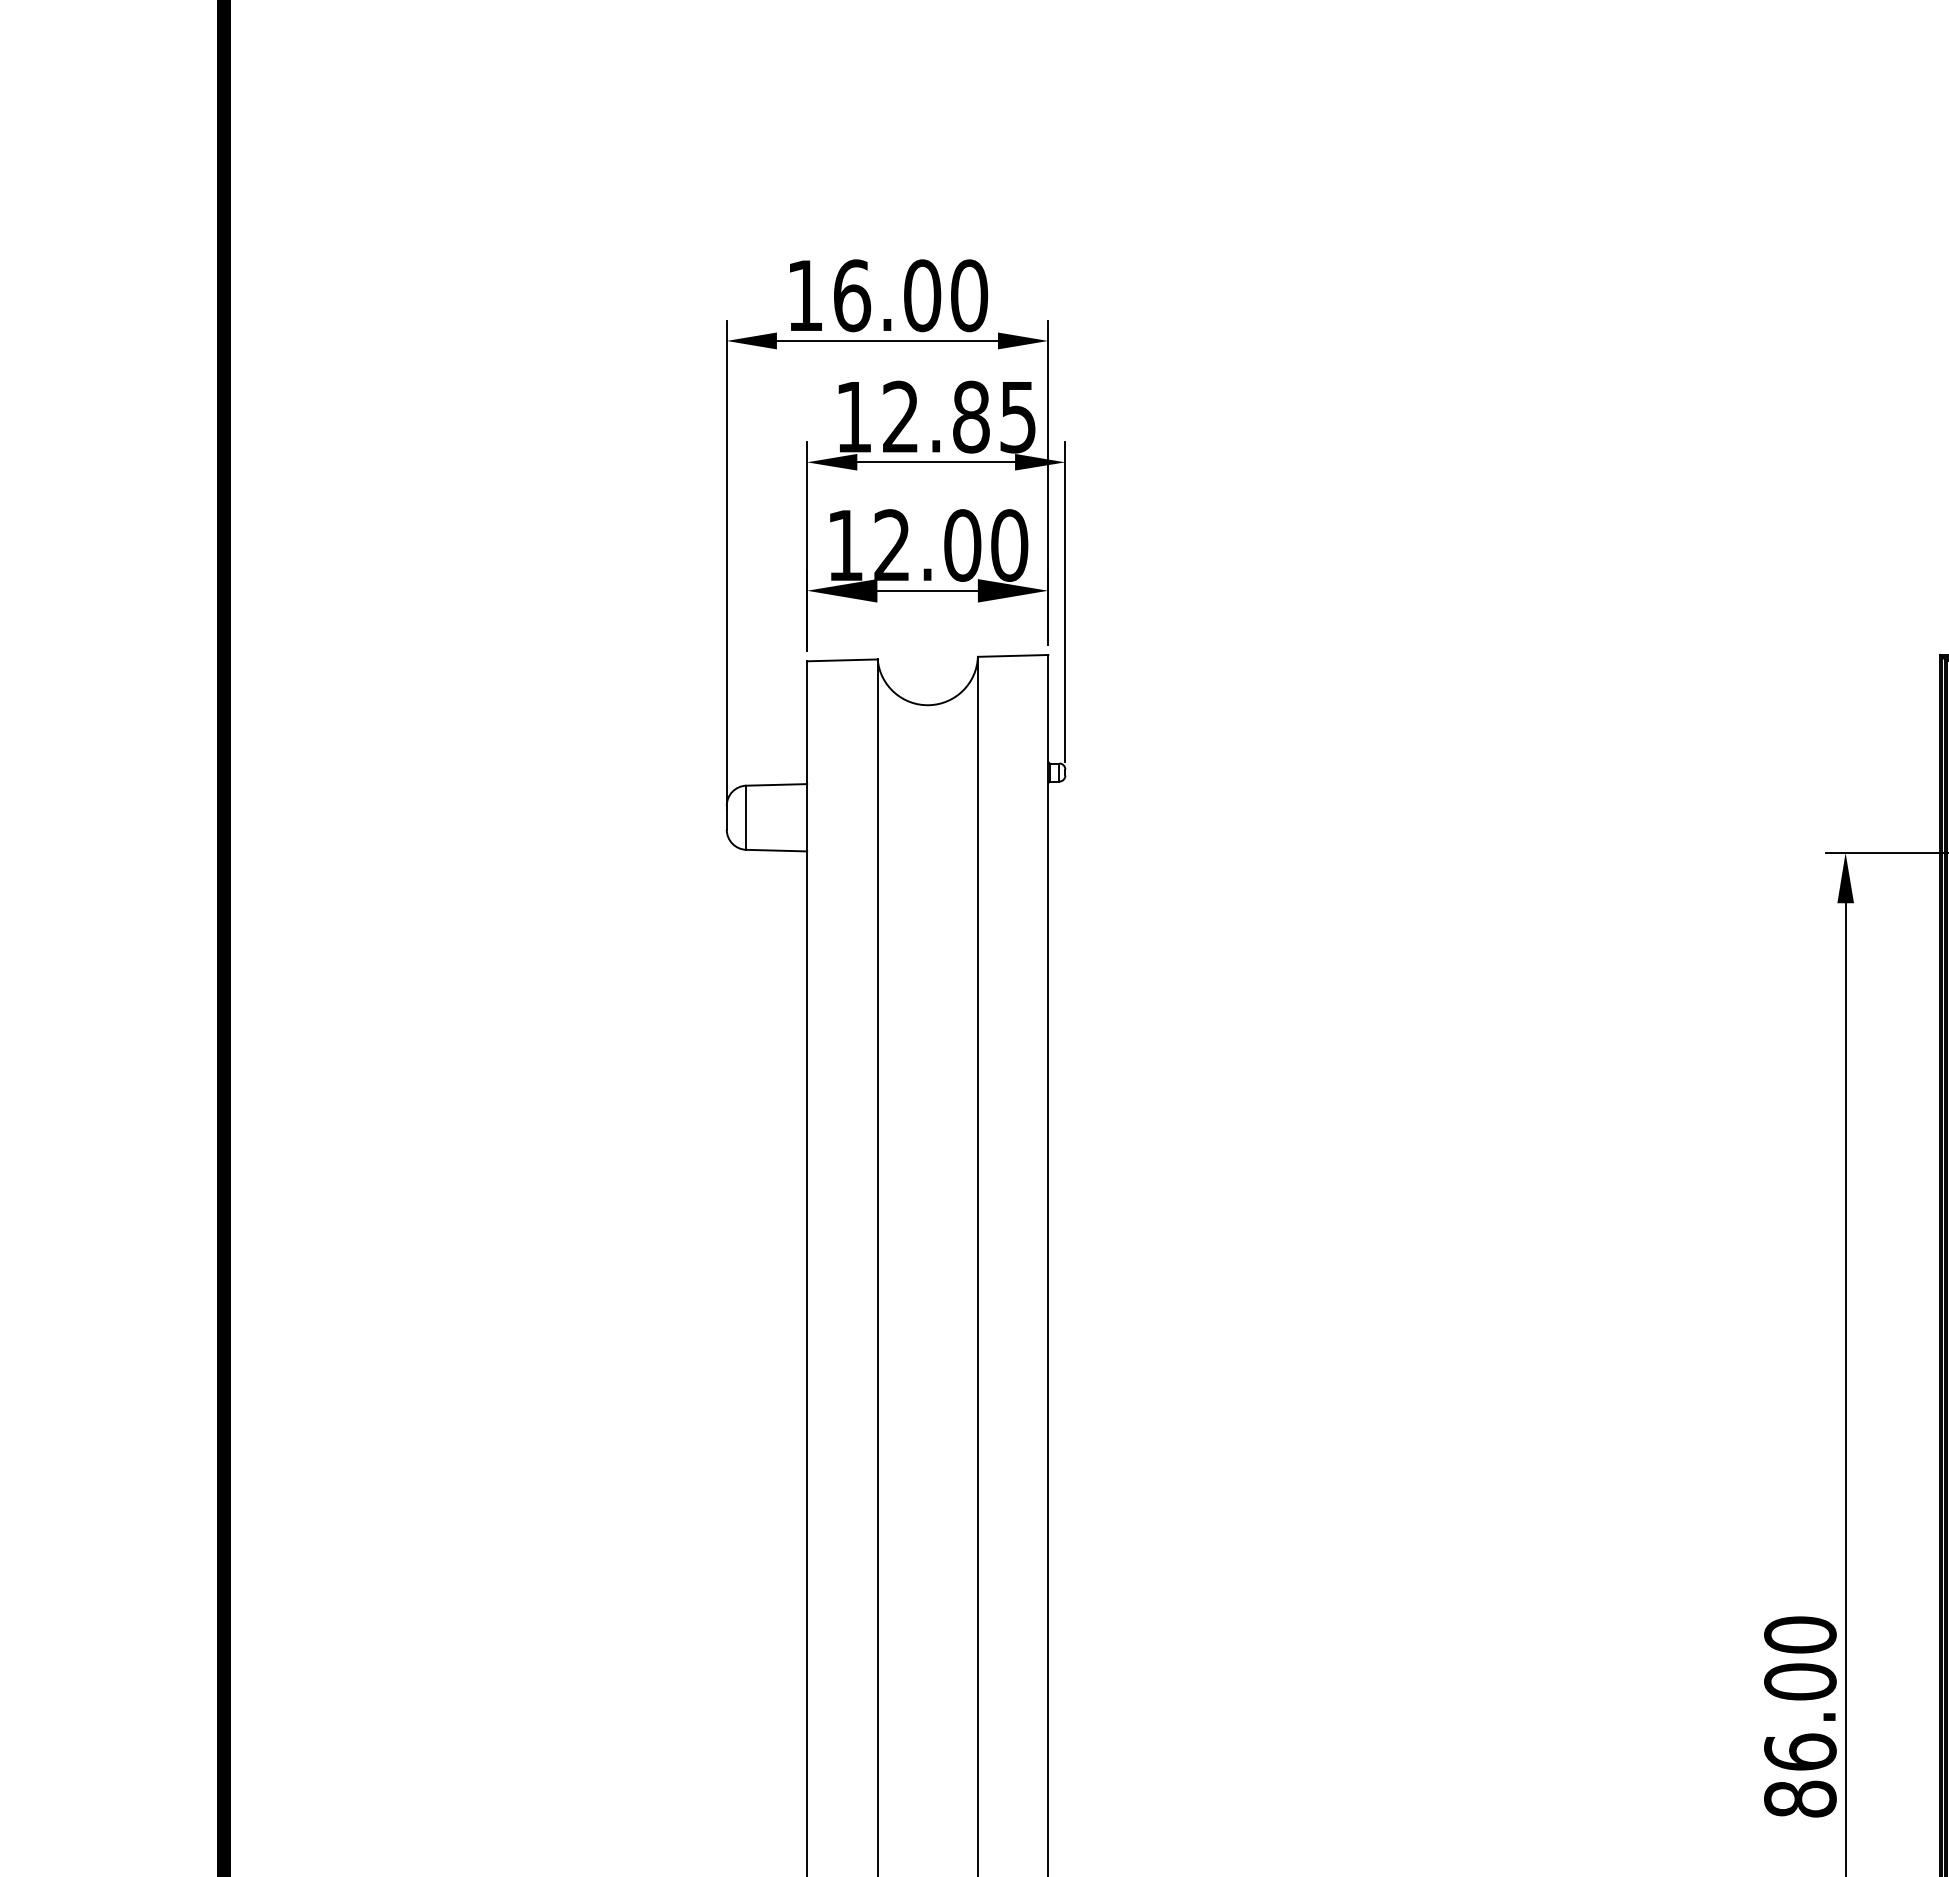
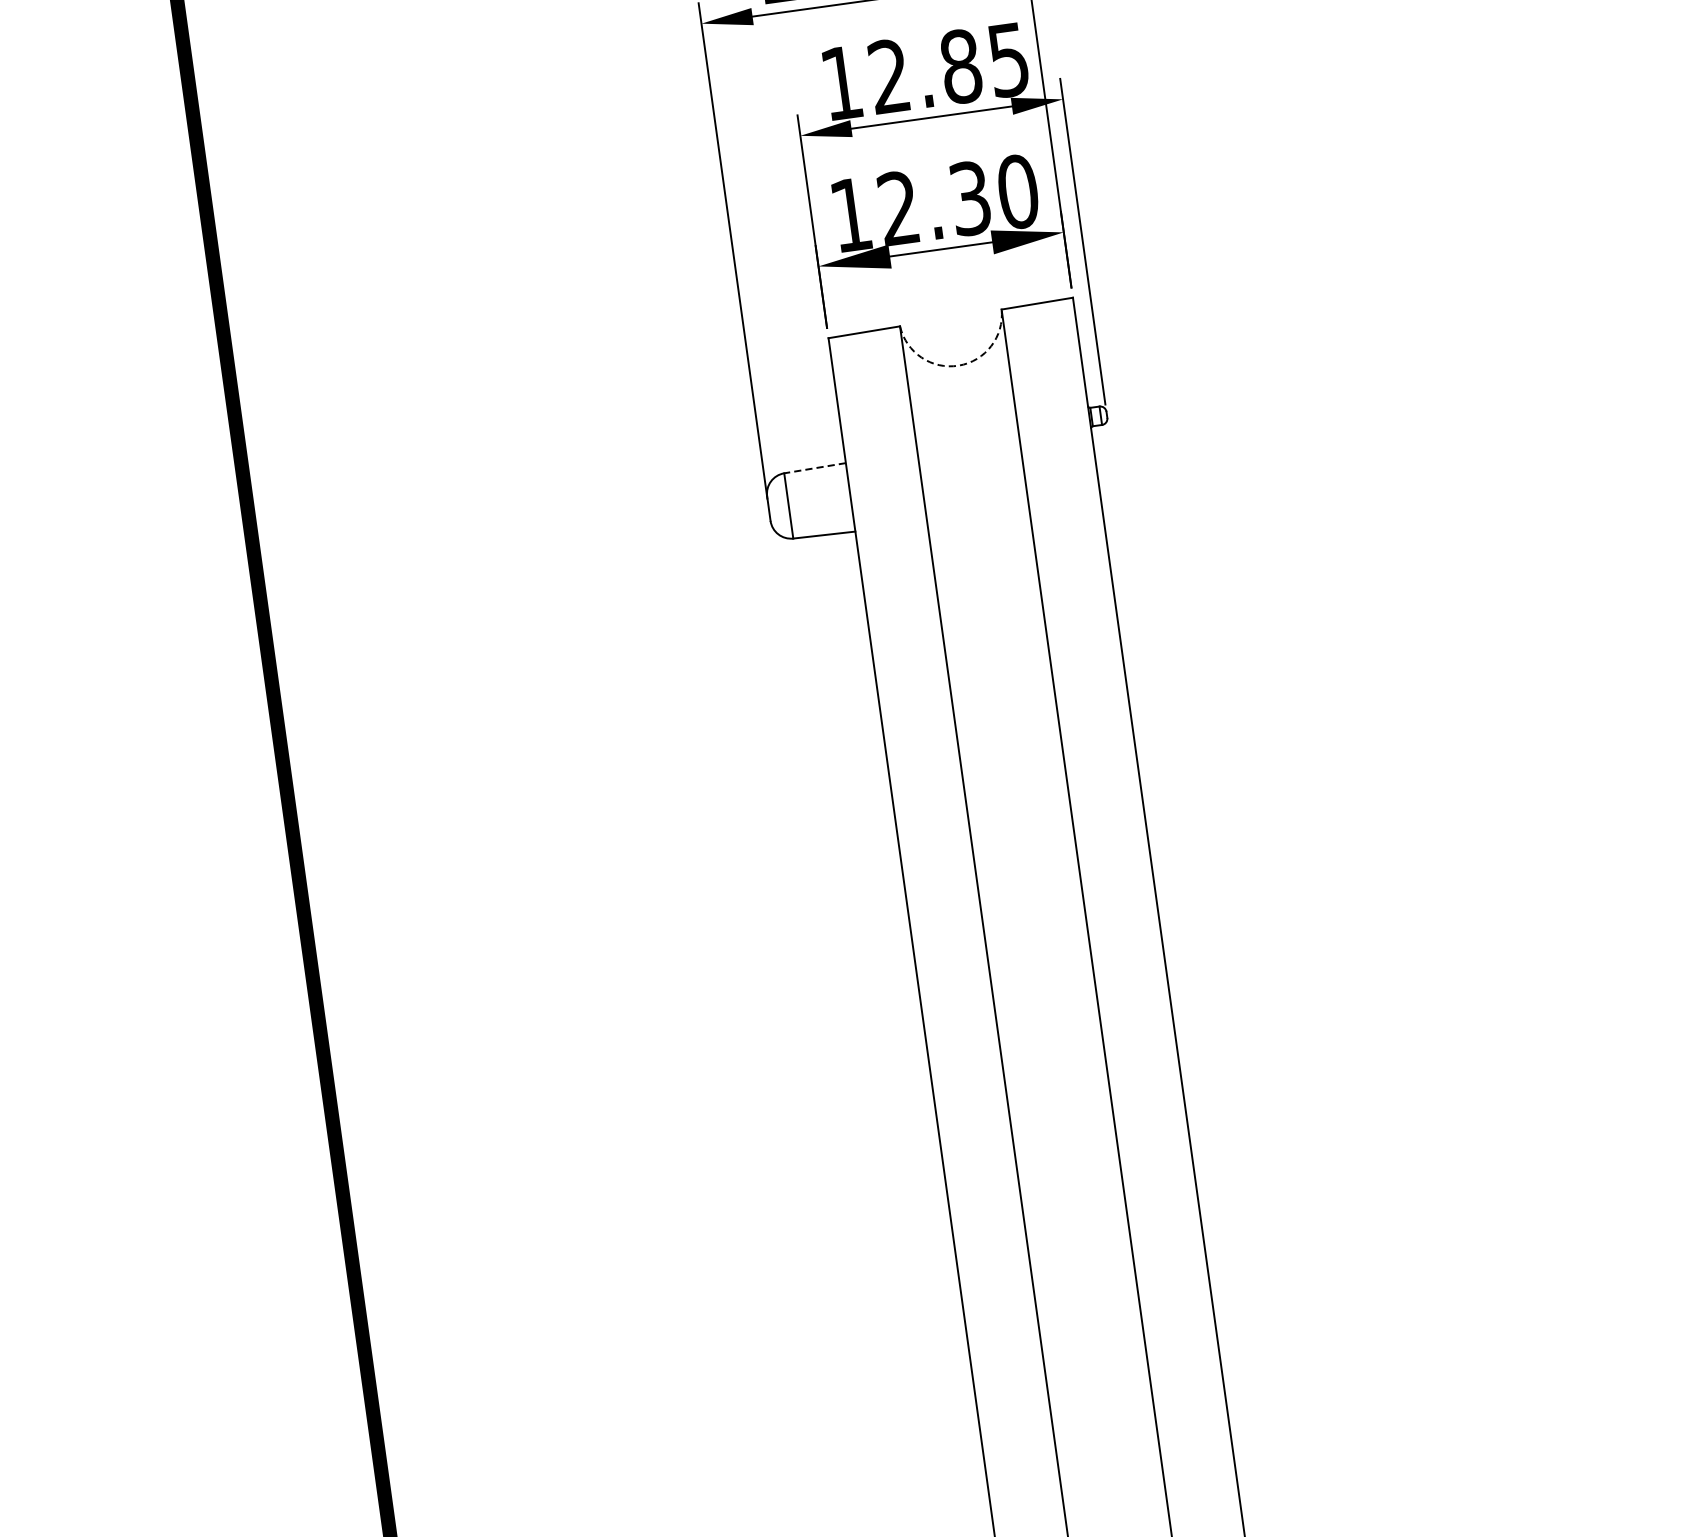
text: (962, 545) -> (970, 198), 12.00 -> 12.30
arc: (929, 705) -> (959, 365), solid -> dashed
line: (776, 784) -> (814, 467), solid -> dashed

